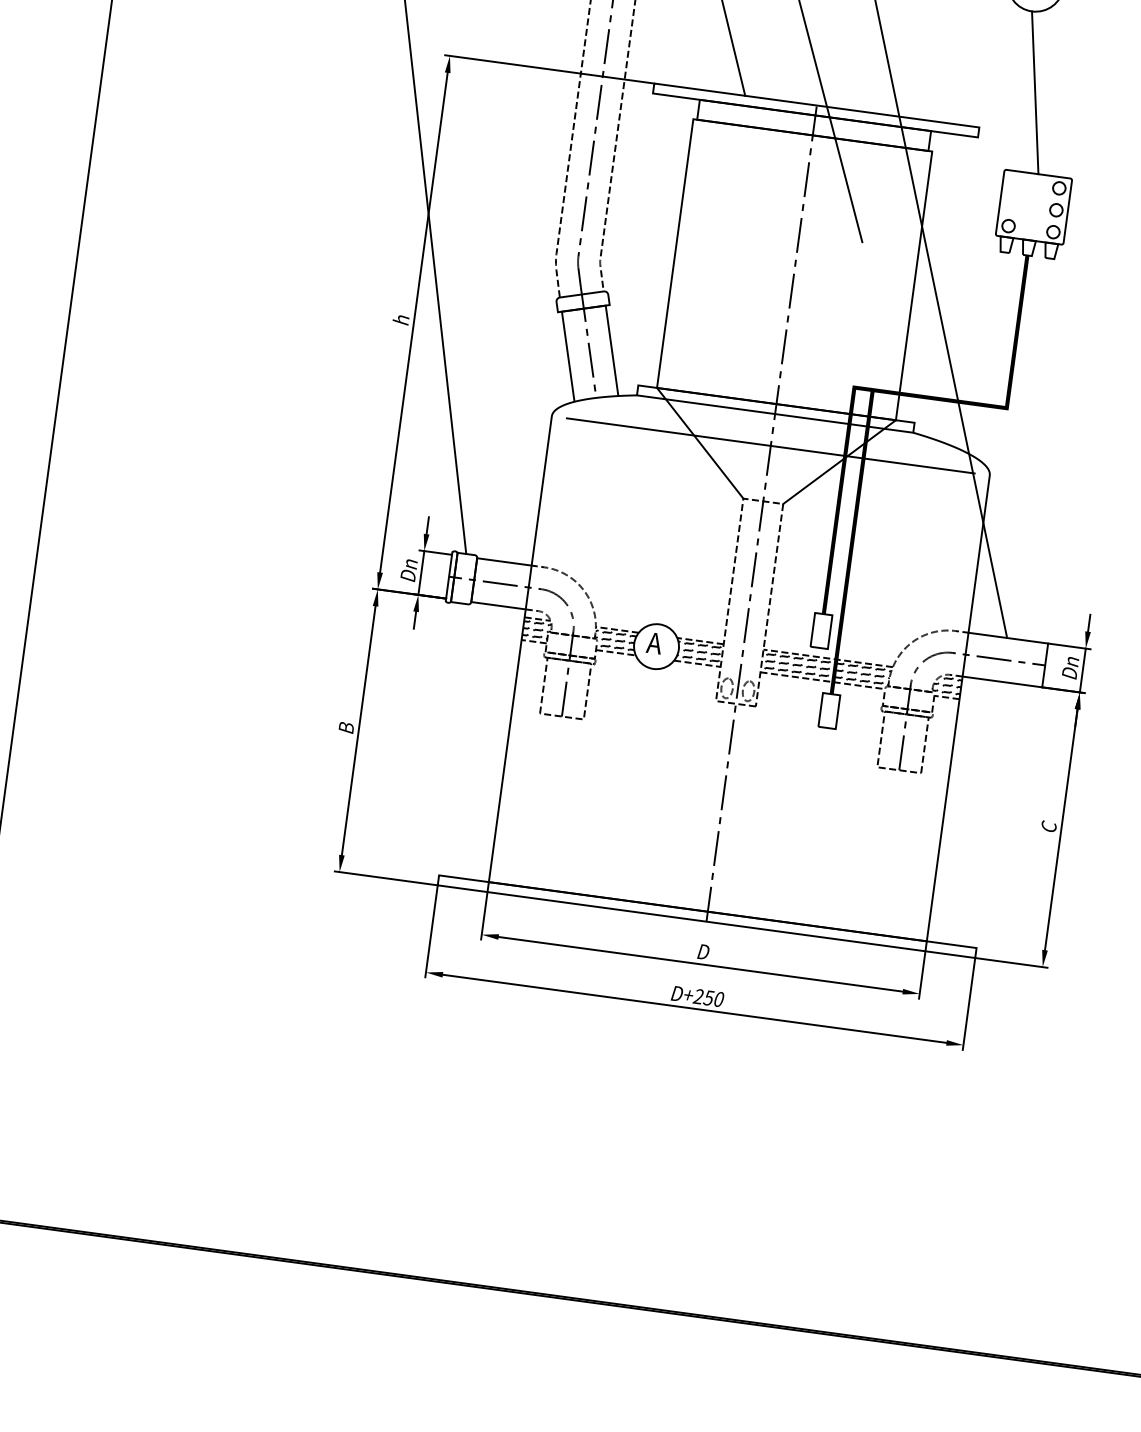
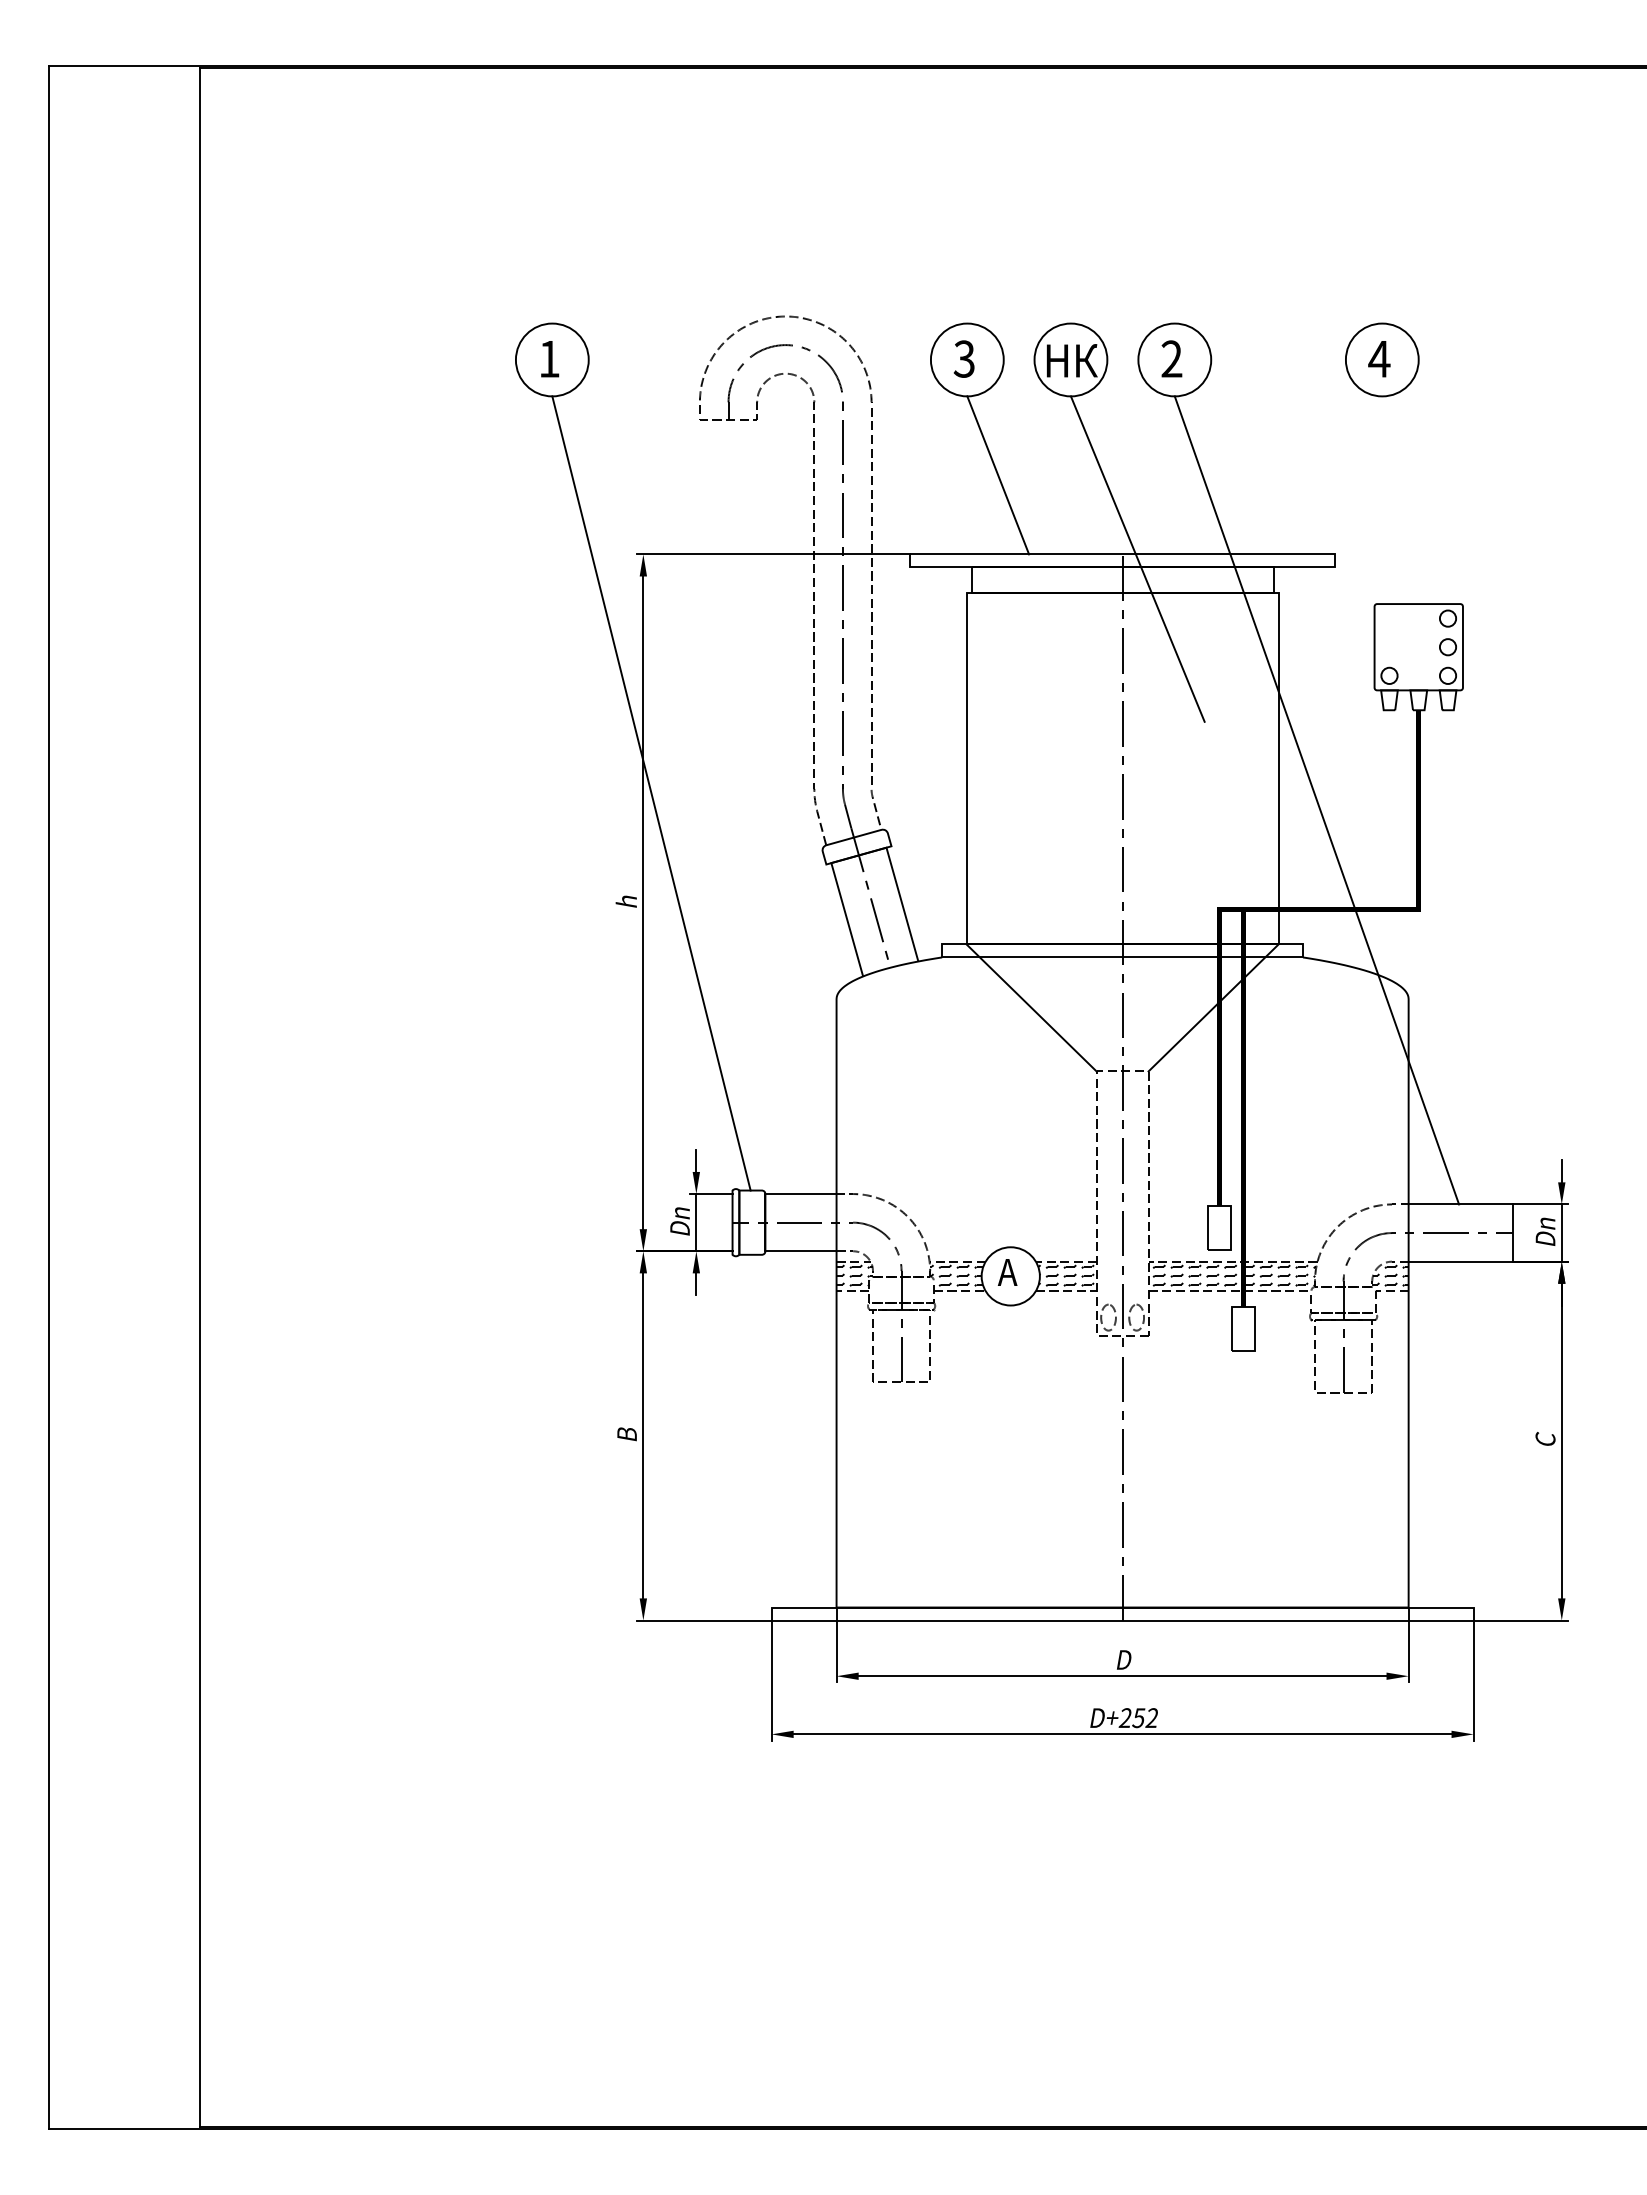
line: (1035, 93) -> (1400, 500), removed
line: (770, 446) -> (1122, 999), removed
text: (718, 999) -> (1151, 1718), D+250 -> D+252

